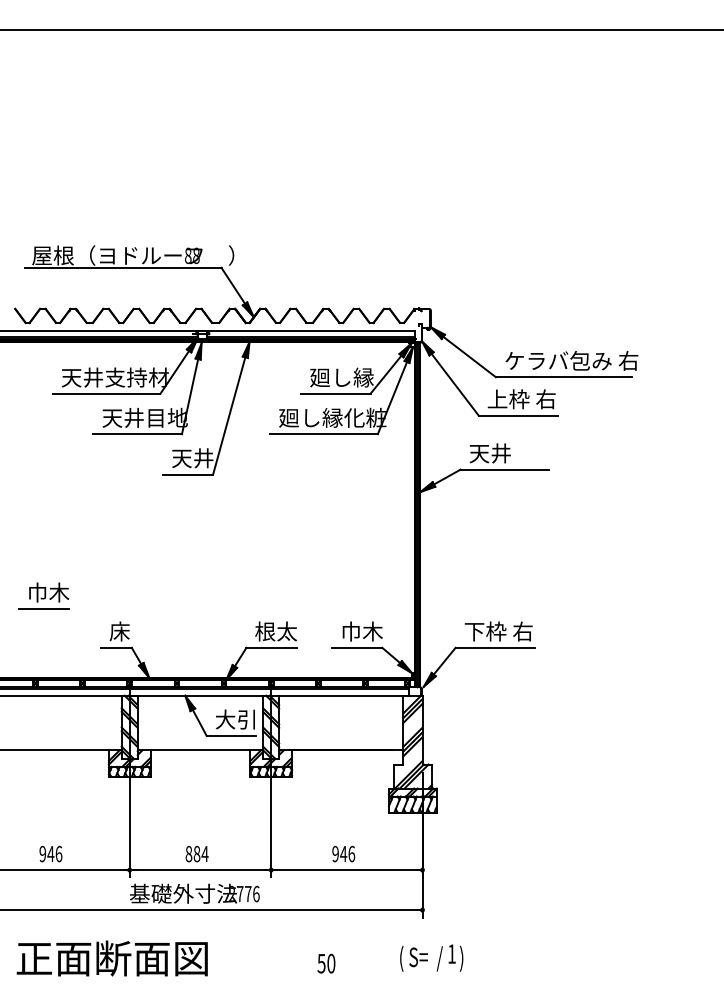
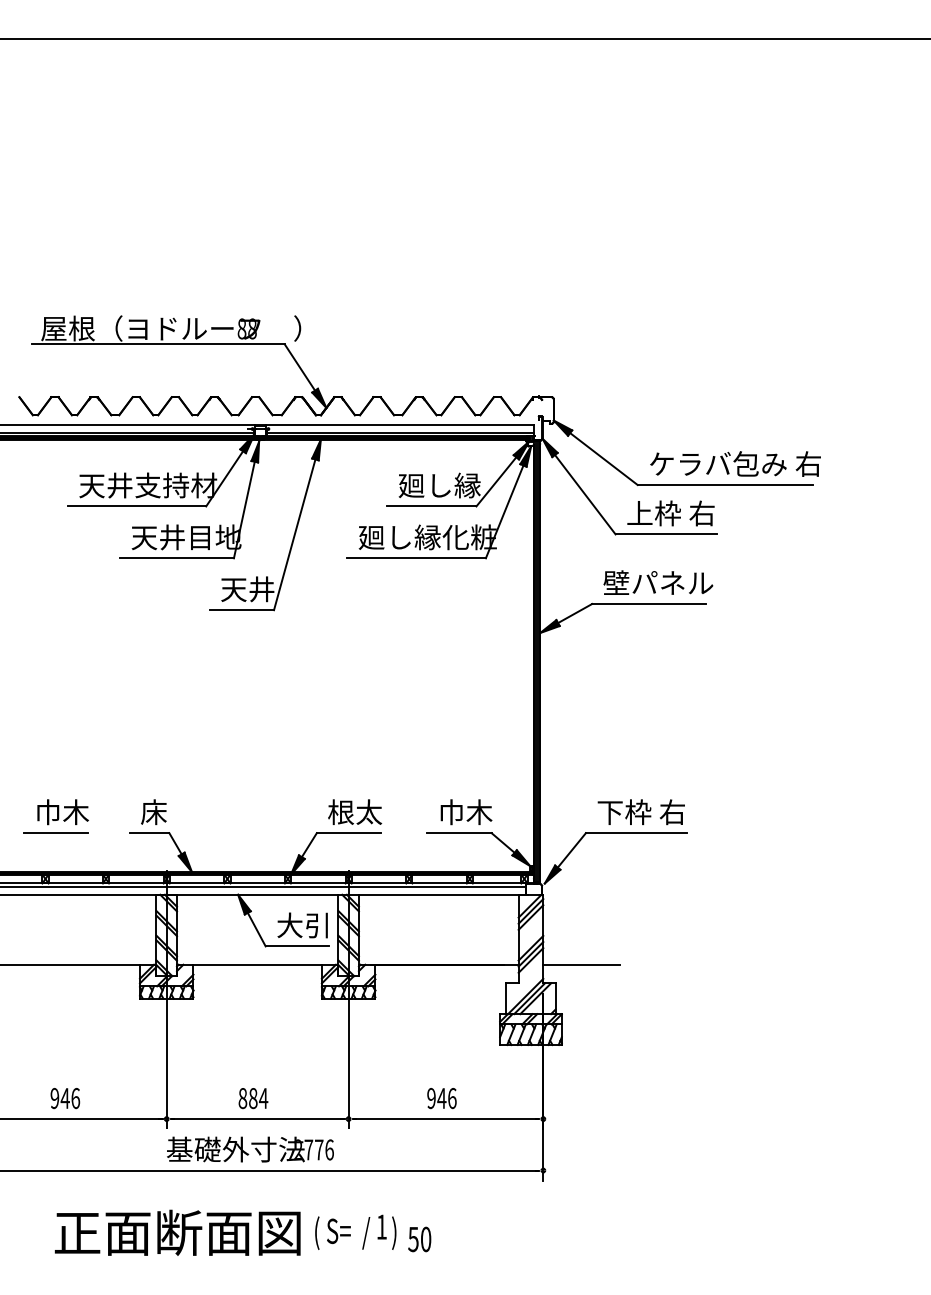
text: (511, 453) -> (657, 583), 天井 -> 壁パネル
part: (43, 595) -> (55, 816), moved
line: (452, 750) -> (581, 965), added
text: (431, 957) -> (355, 1231), moved
text: (111, 958) -> (176, 1232), moved

